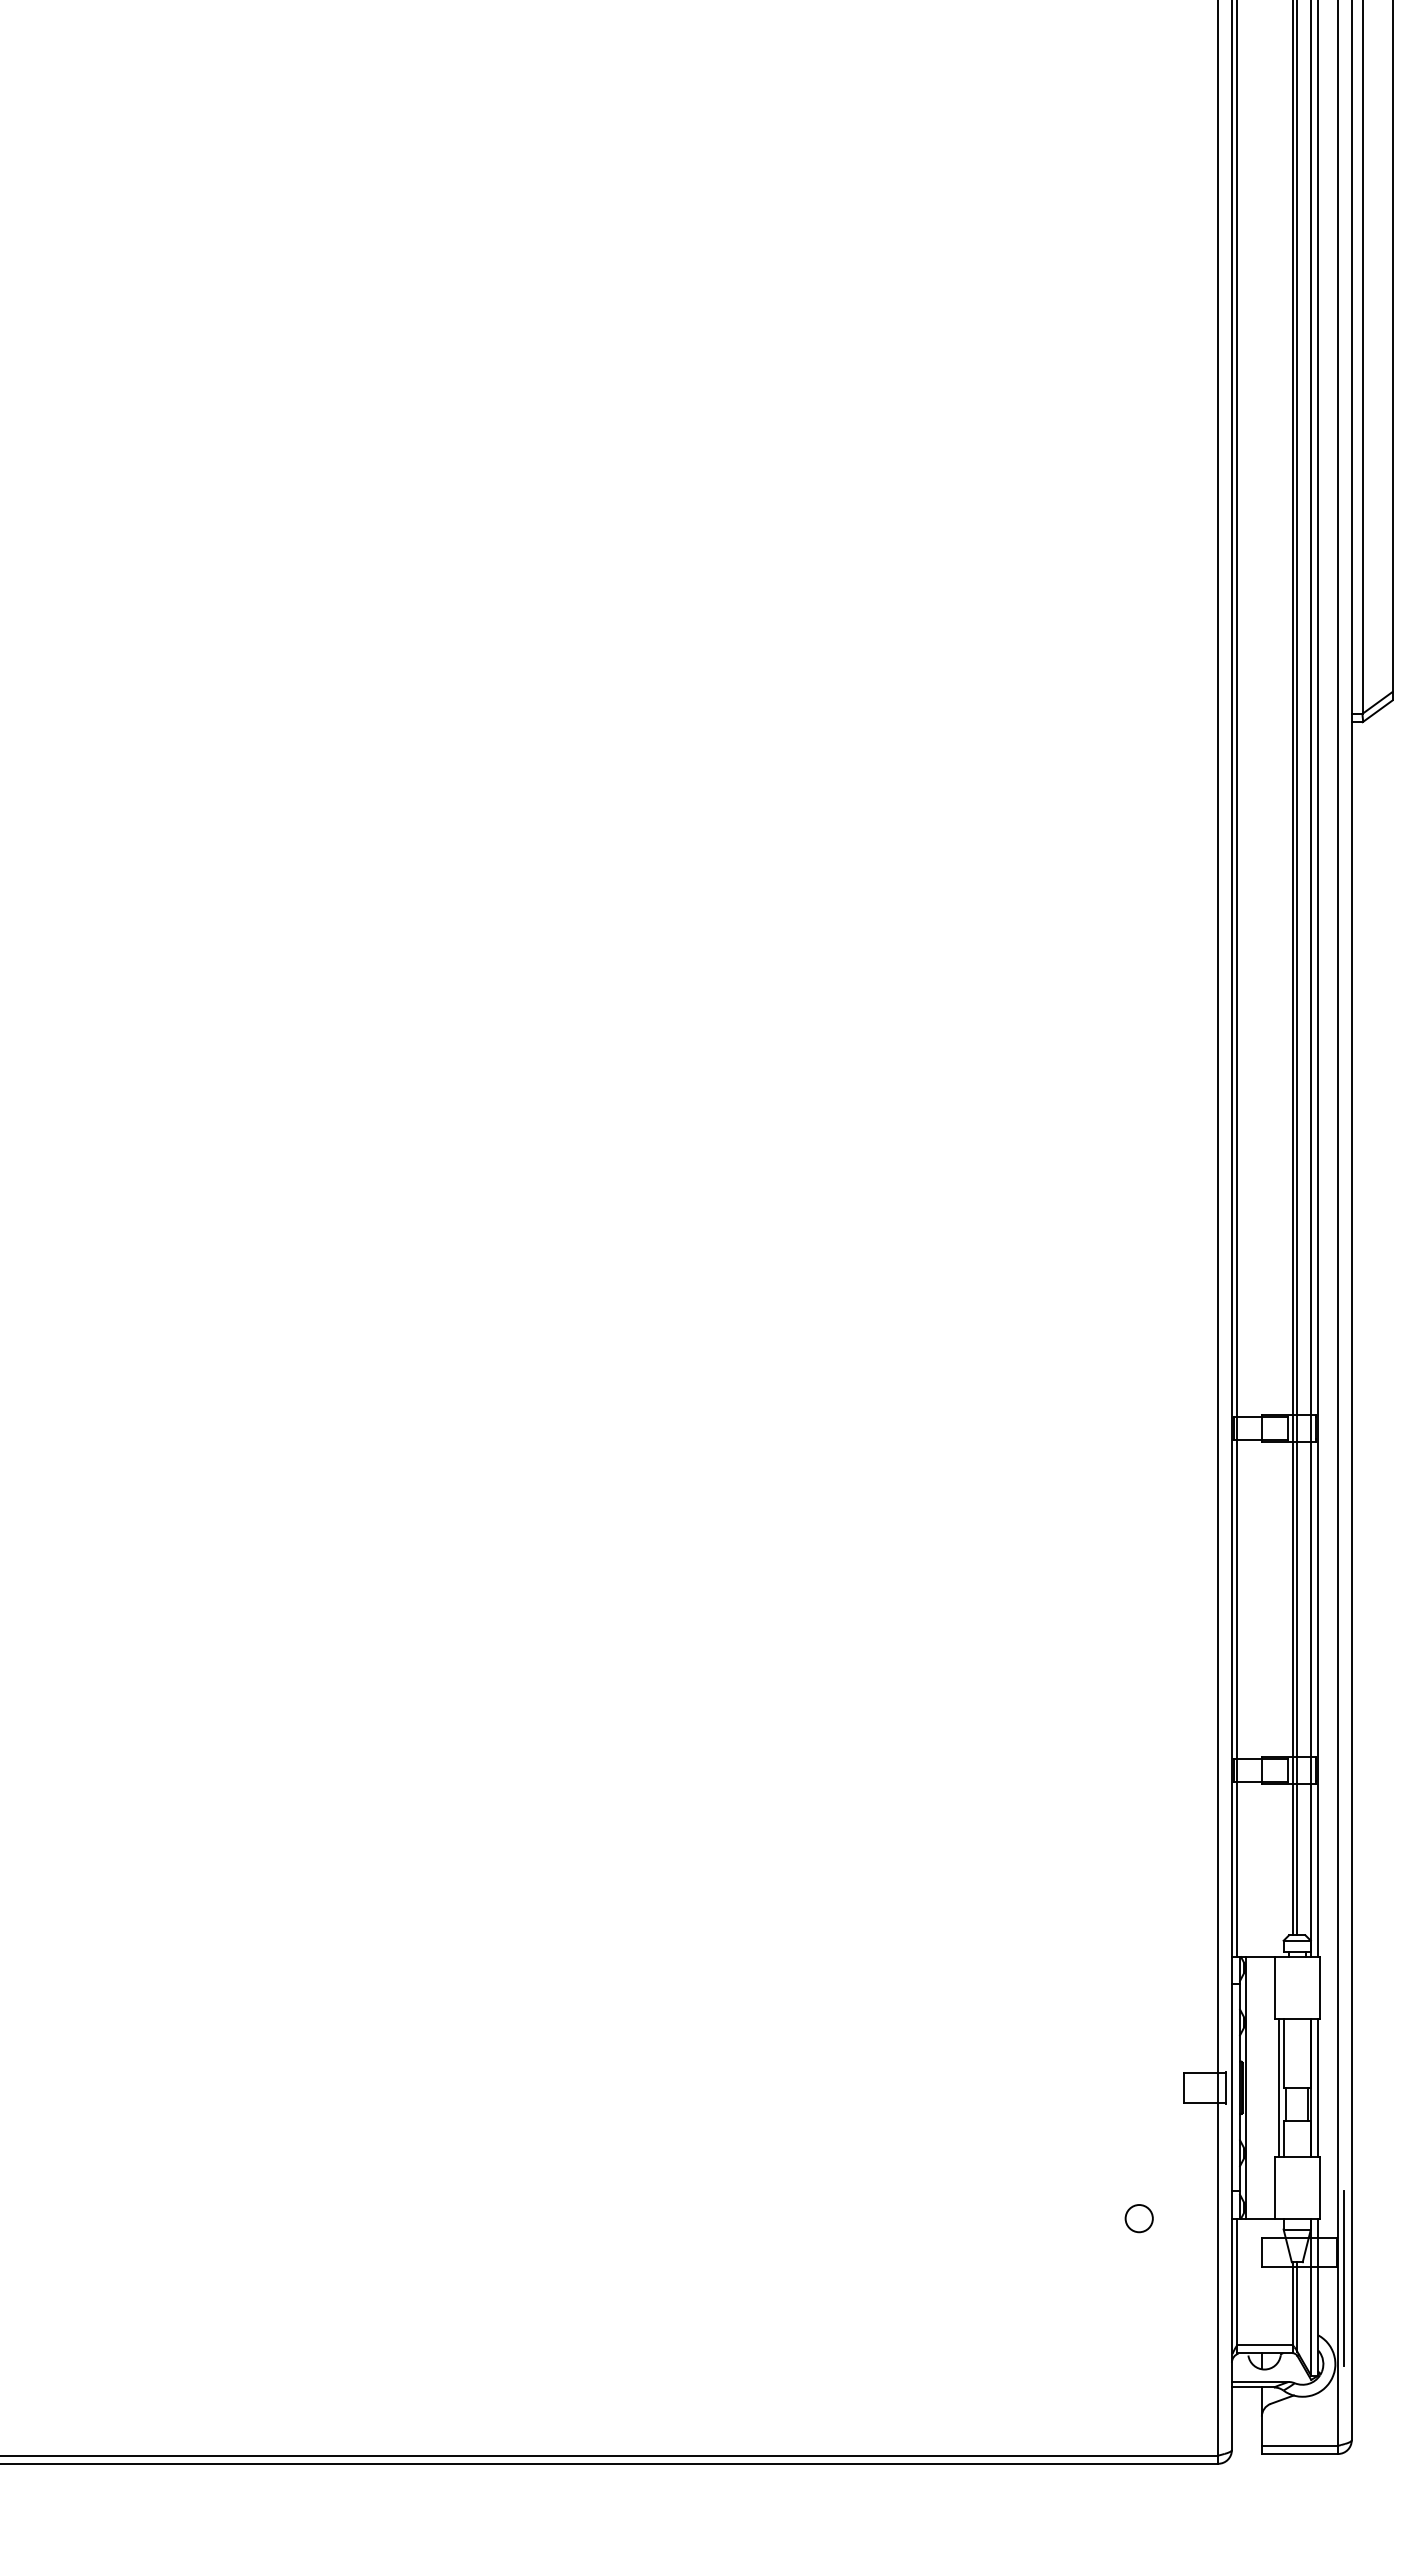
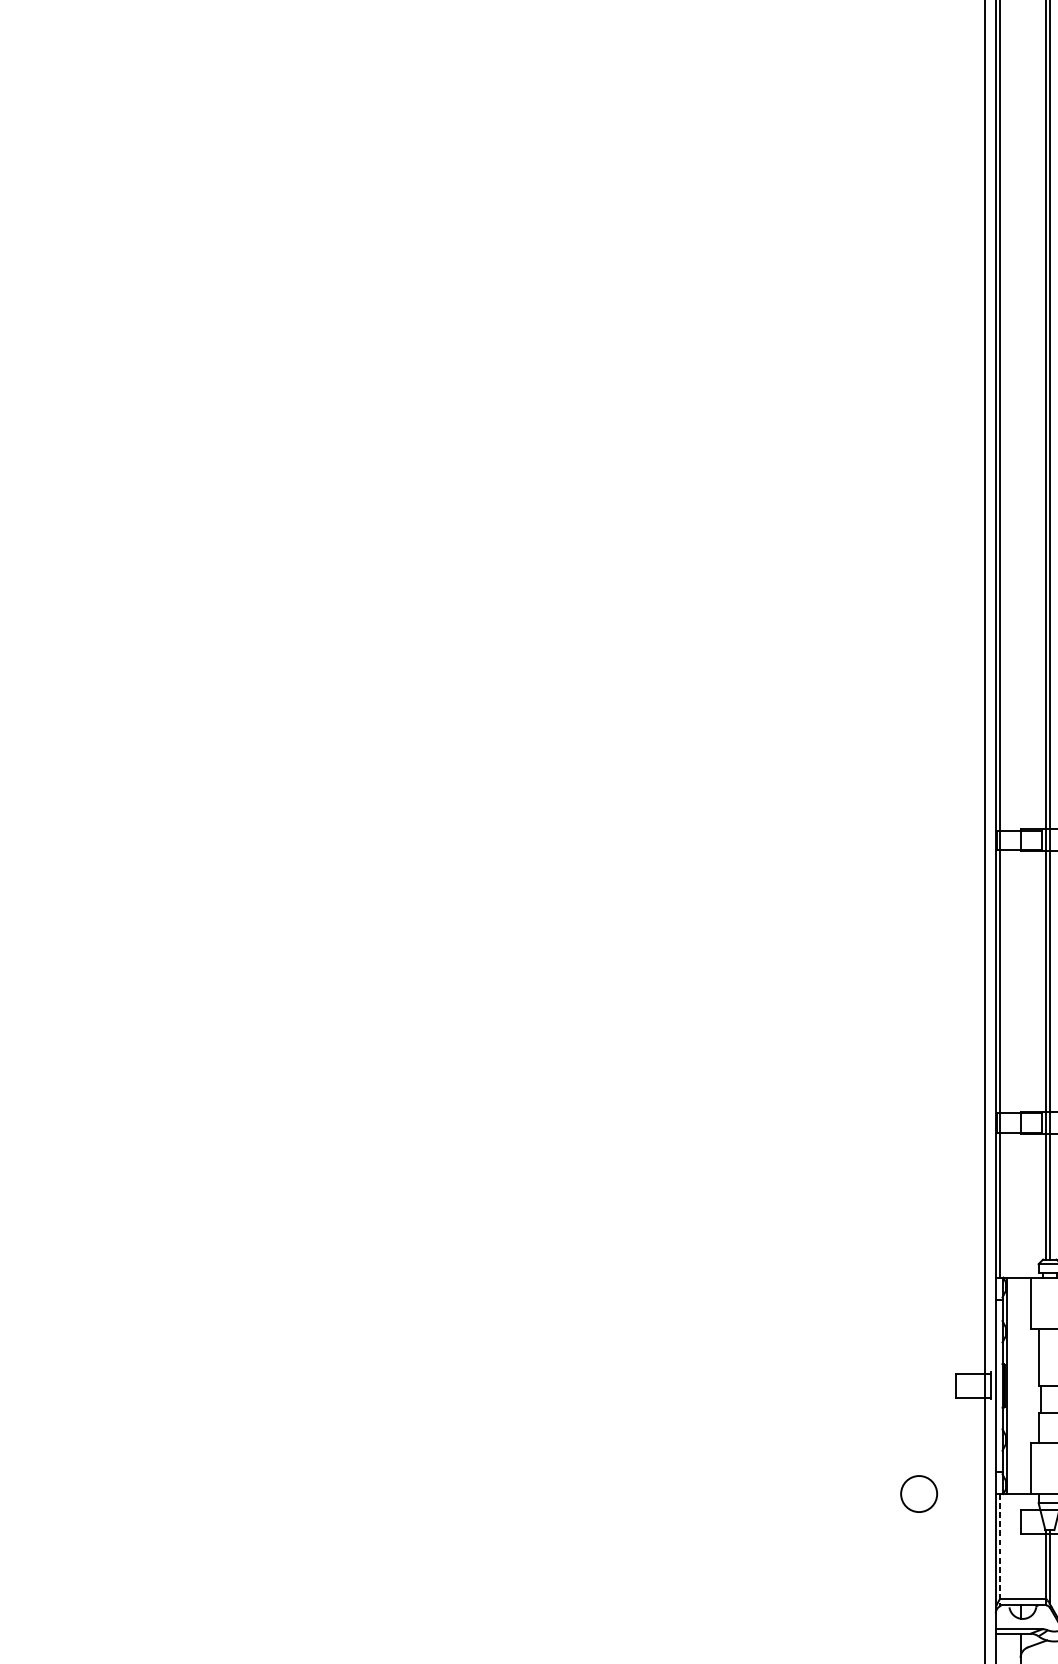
line: (1279, 2087) -> (1035, 1385), removed
circle: (1138, 2218) -> (918, 1493), size x1.6
line: (1237, 2286) -> (1000, 1550), solid -> dashed

